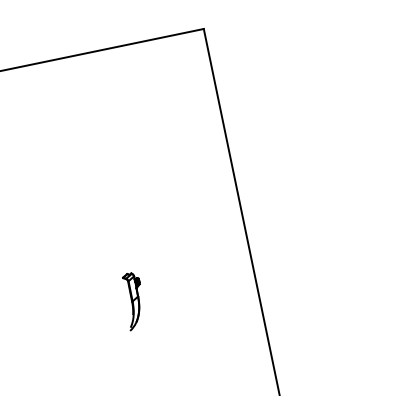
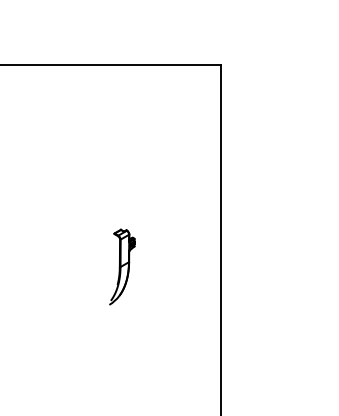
part: (133, 300) -> (122, 266), size x1.67

